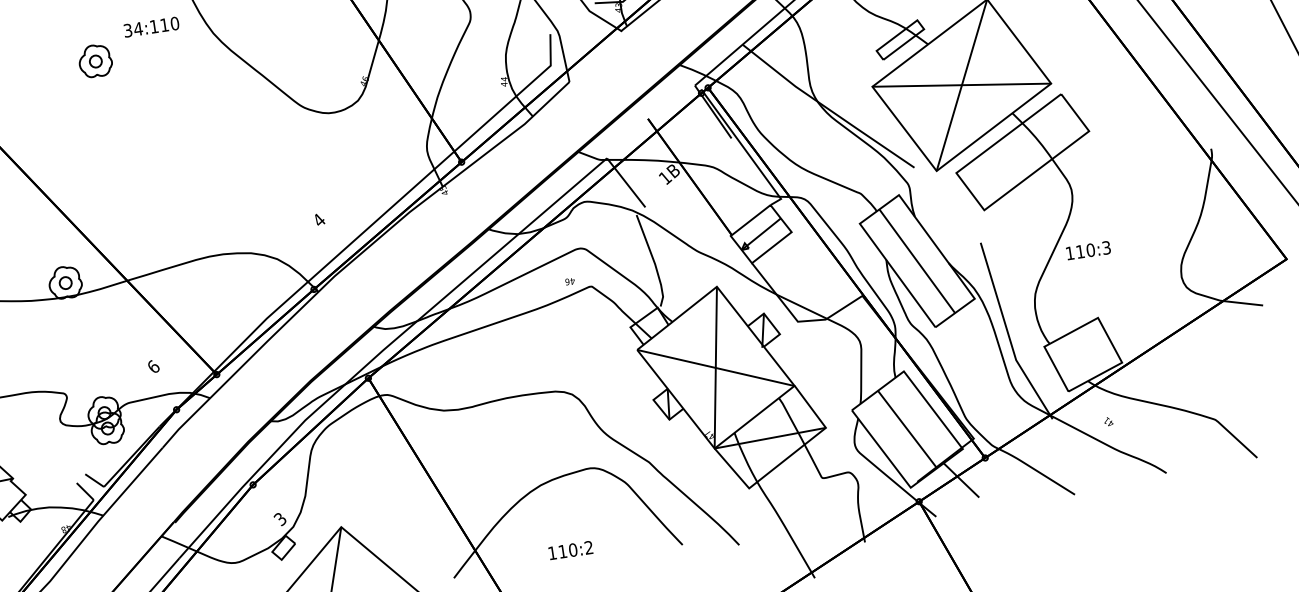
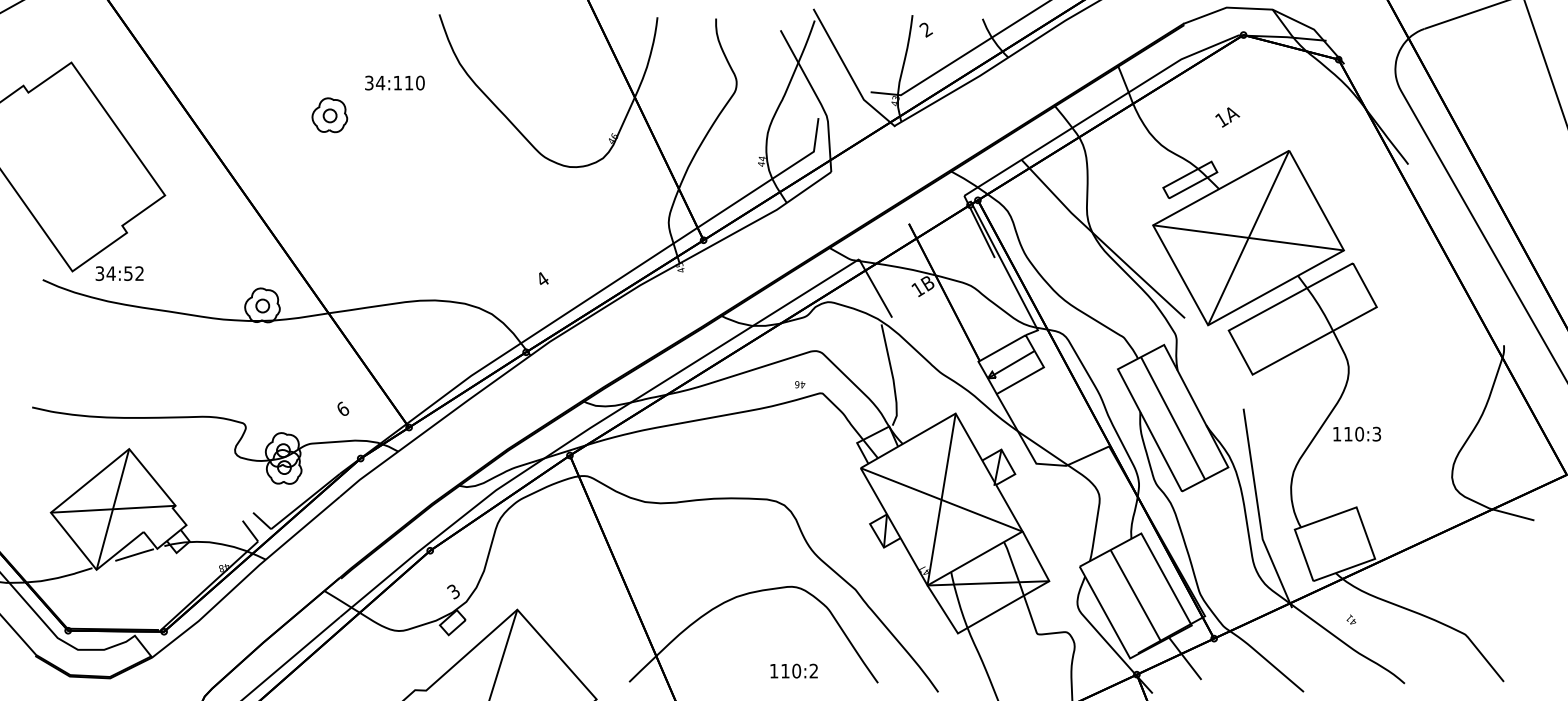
text: (151, 26) -> (394, 82), moved
part: (95, 61) -> (329, 115), moved
text: (570, 549) -> (793, 670), moved

